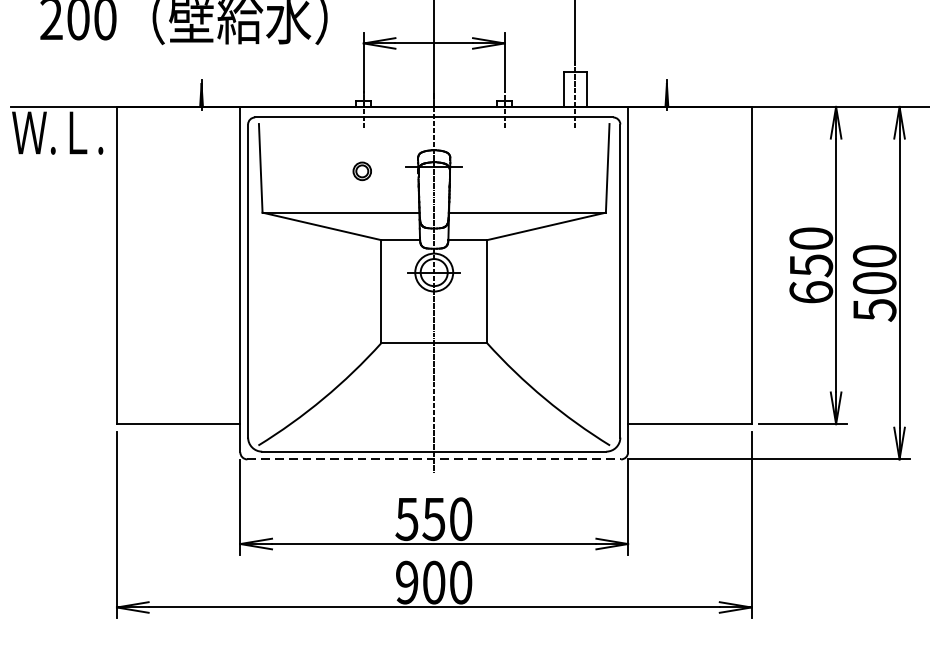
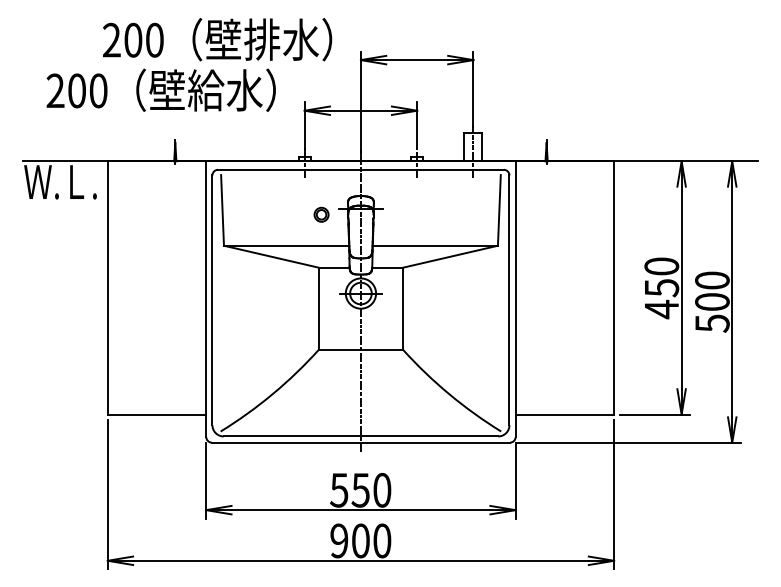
part: (362, 170) -> (321, 214), moved
text: (810, 292) -> (661, 309), 650 -> 450
line: (434, 459) -> (361, 442), dashed -> solid

